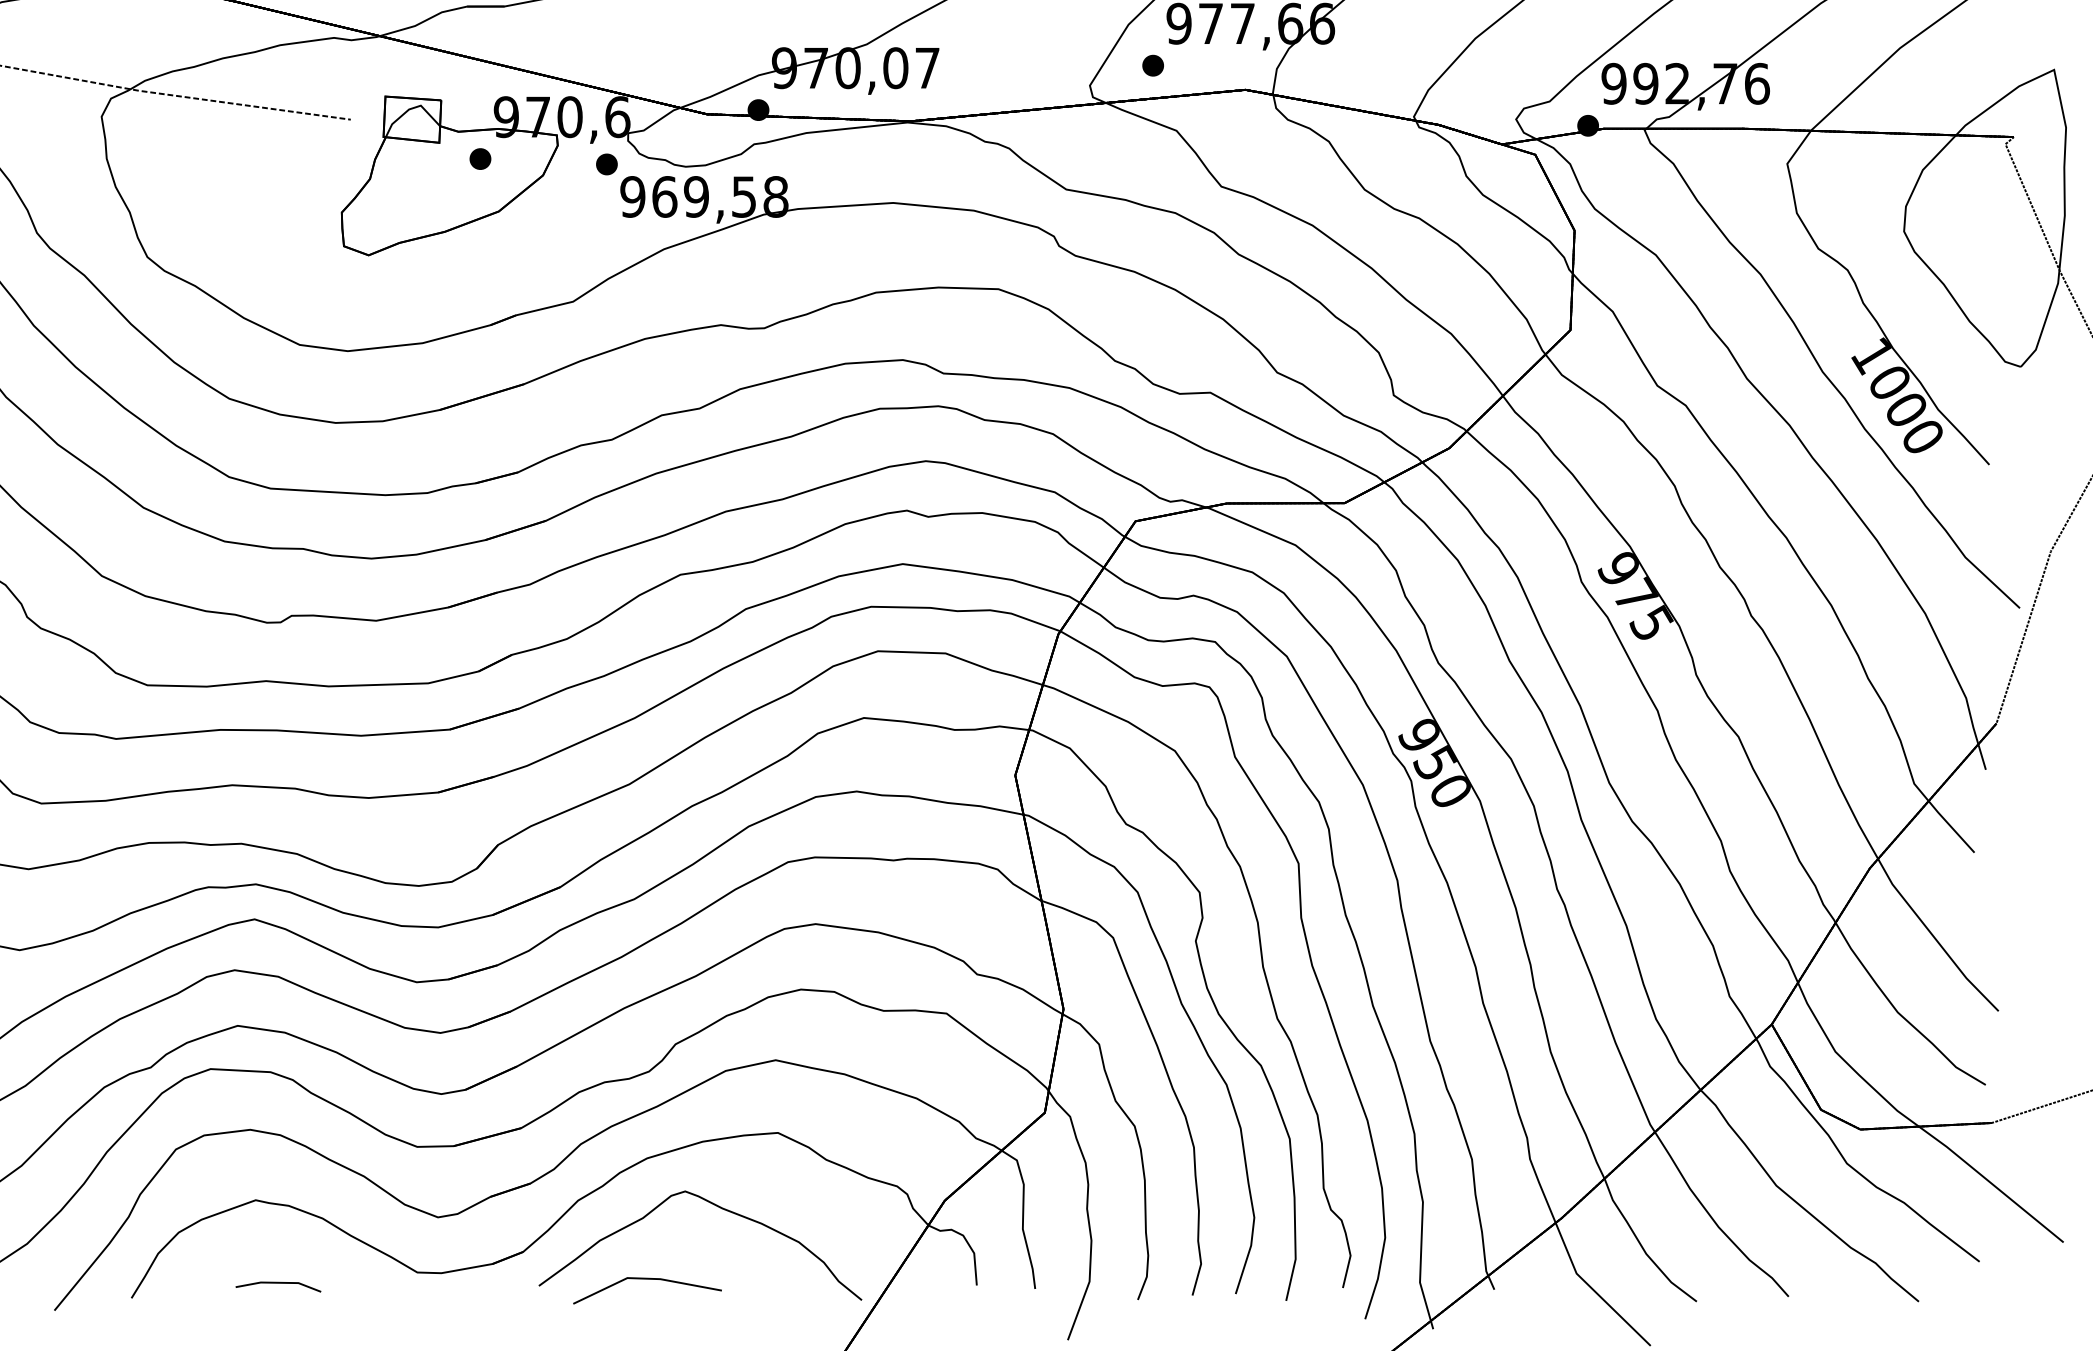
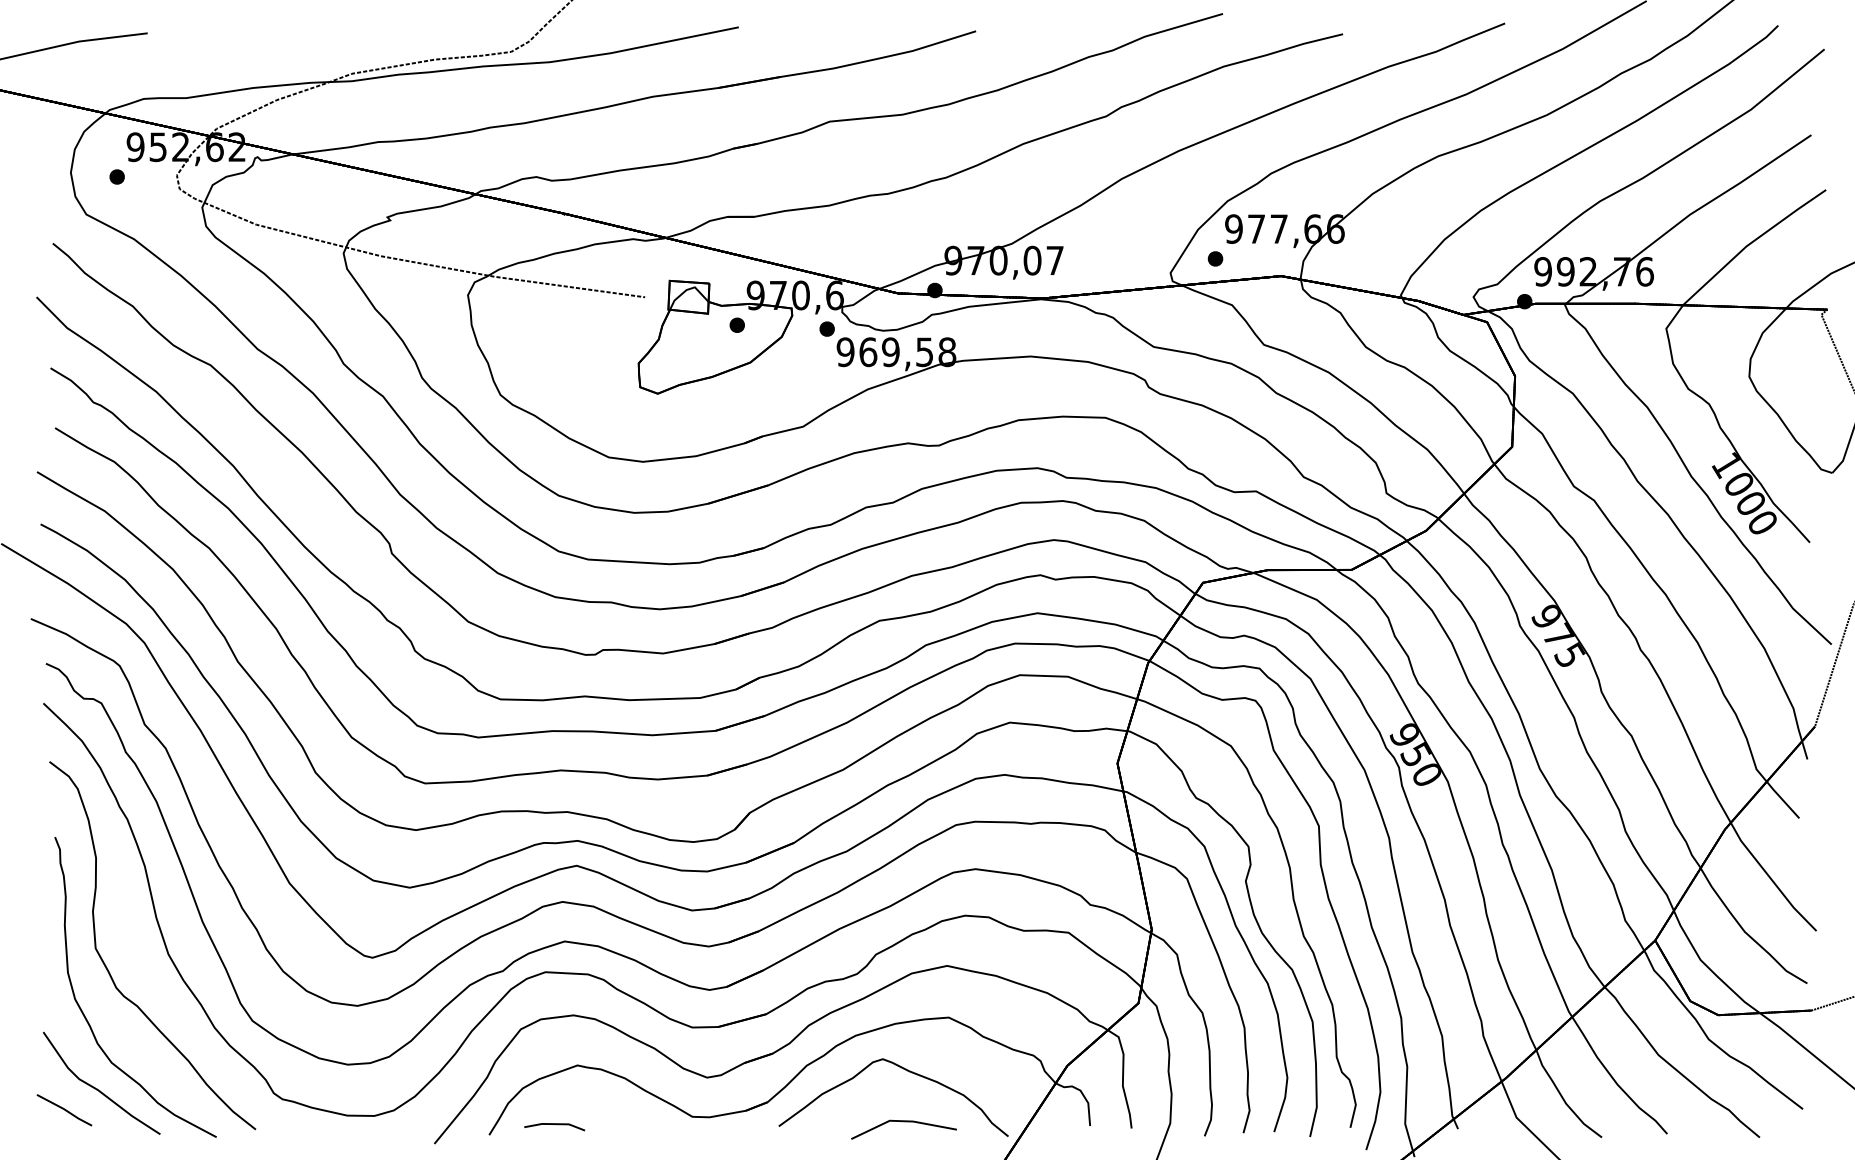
part: (646, 1280) -> (903, 1122), moved
line: (278, 1283) -> (554, 1124), moved

